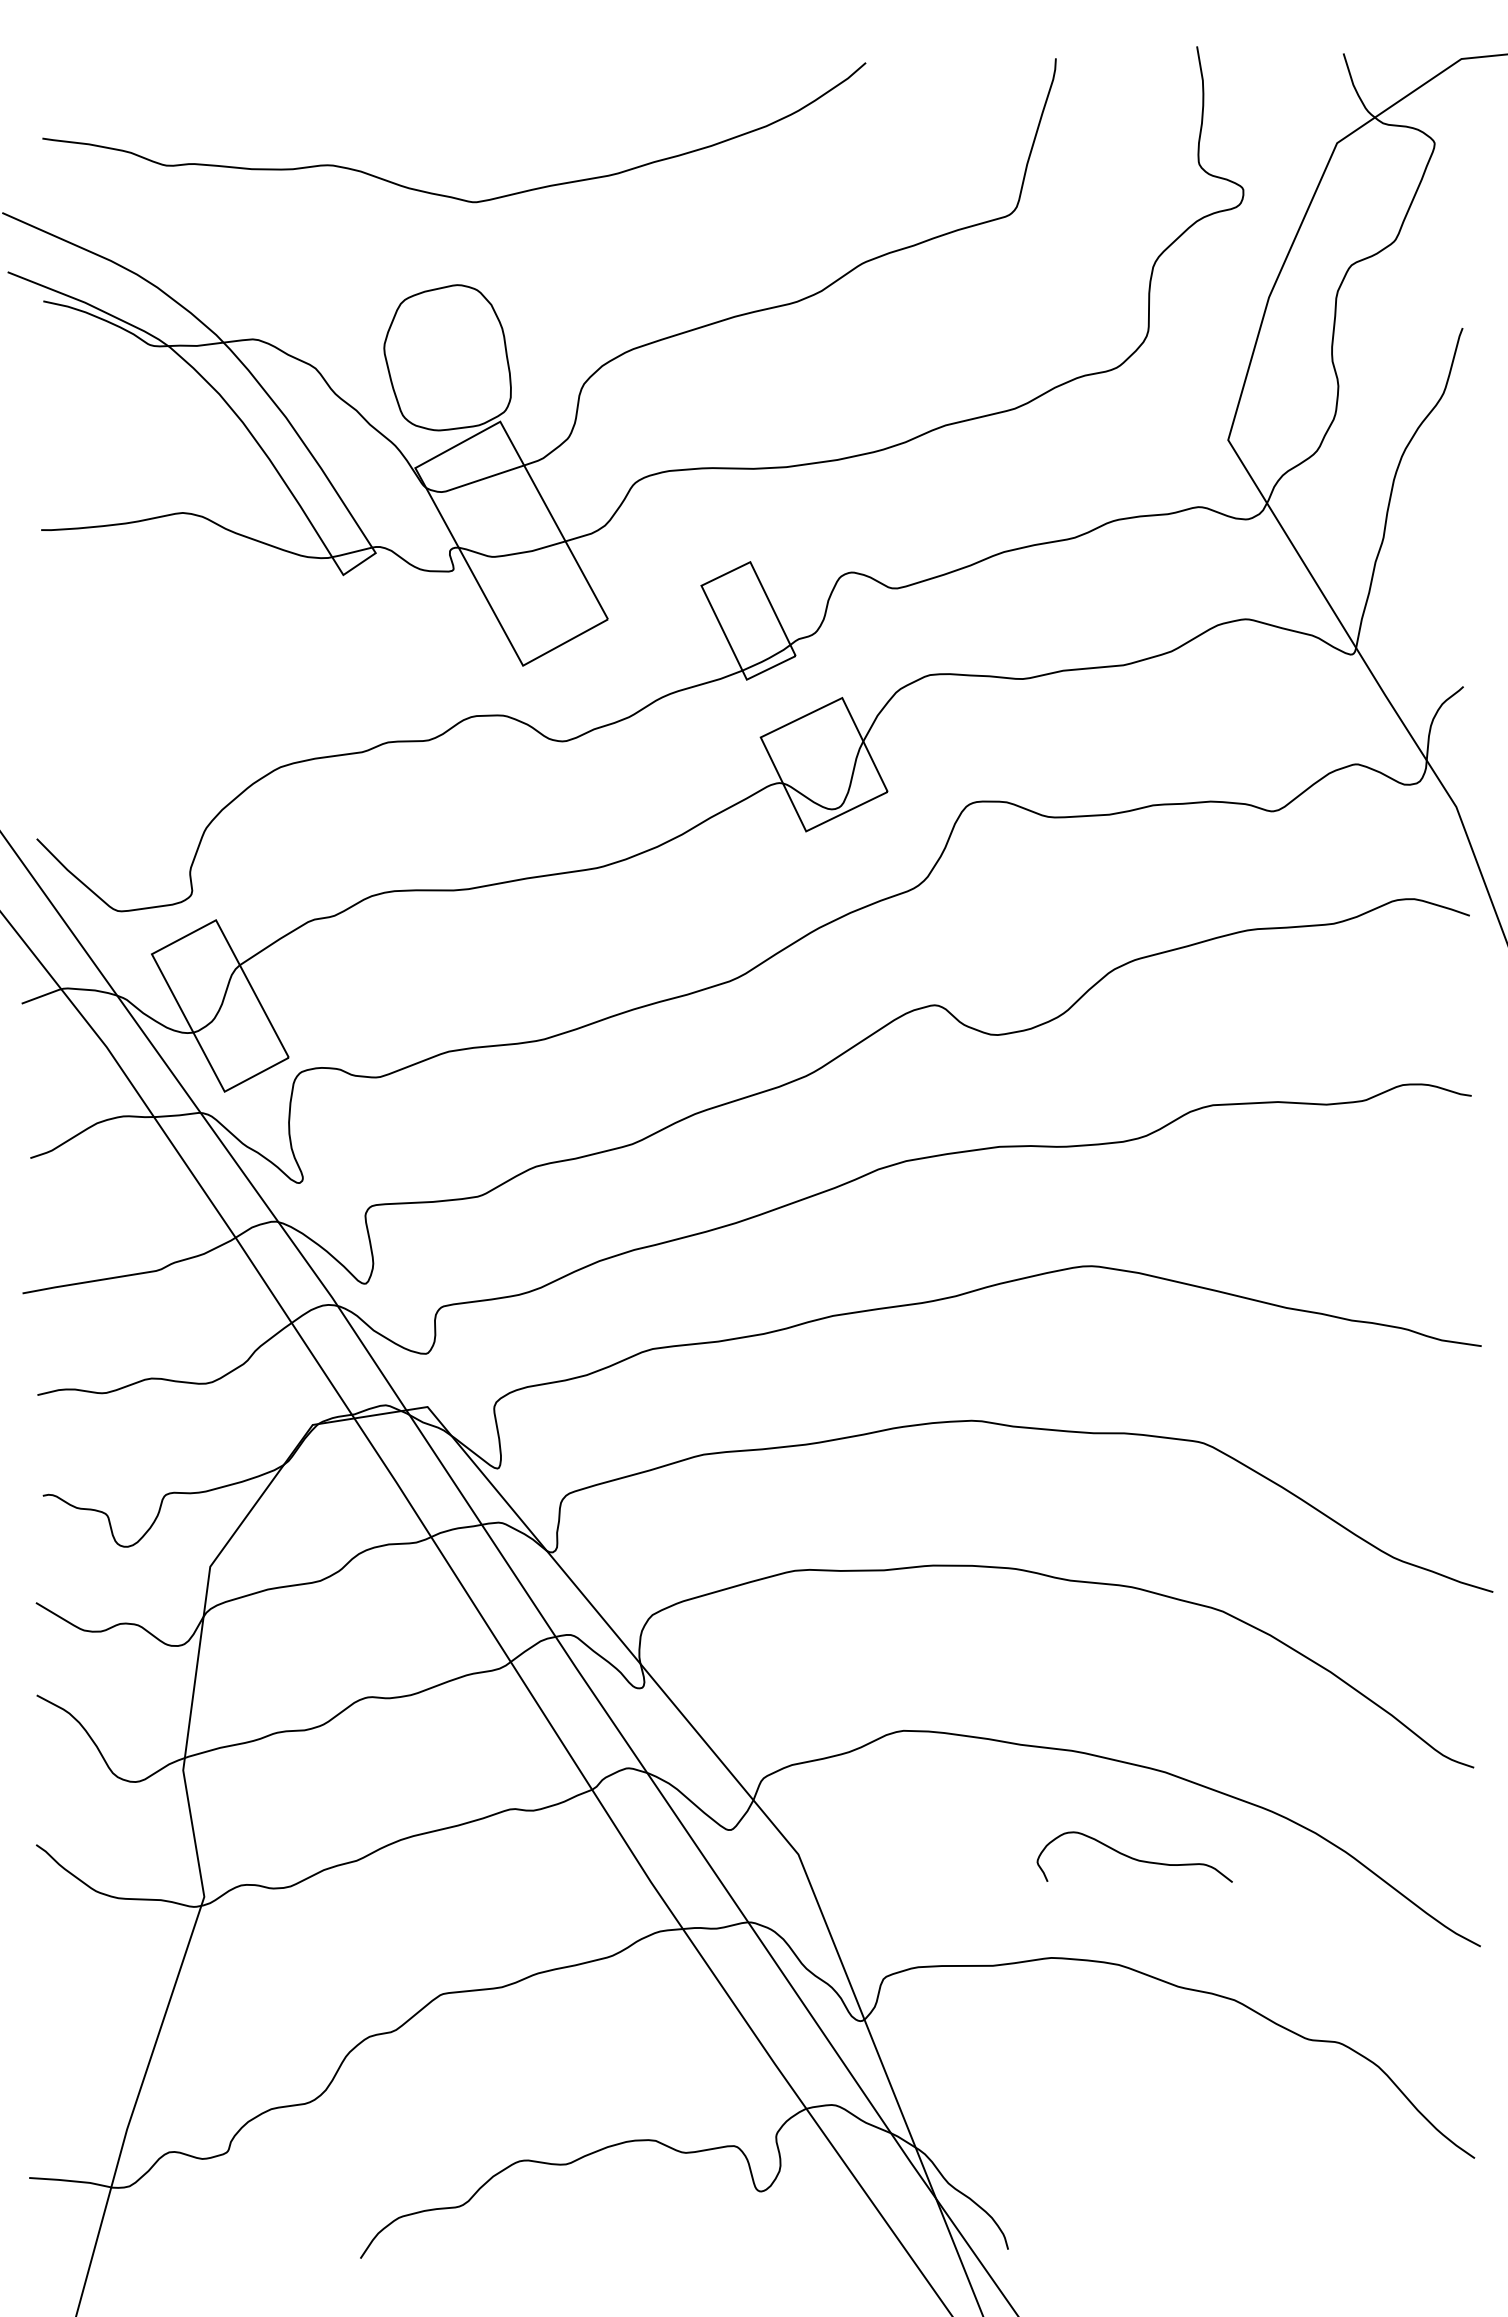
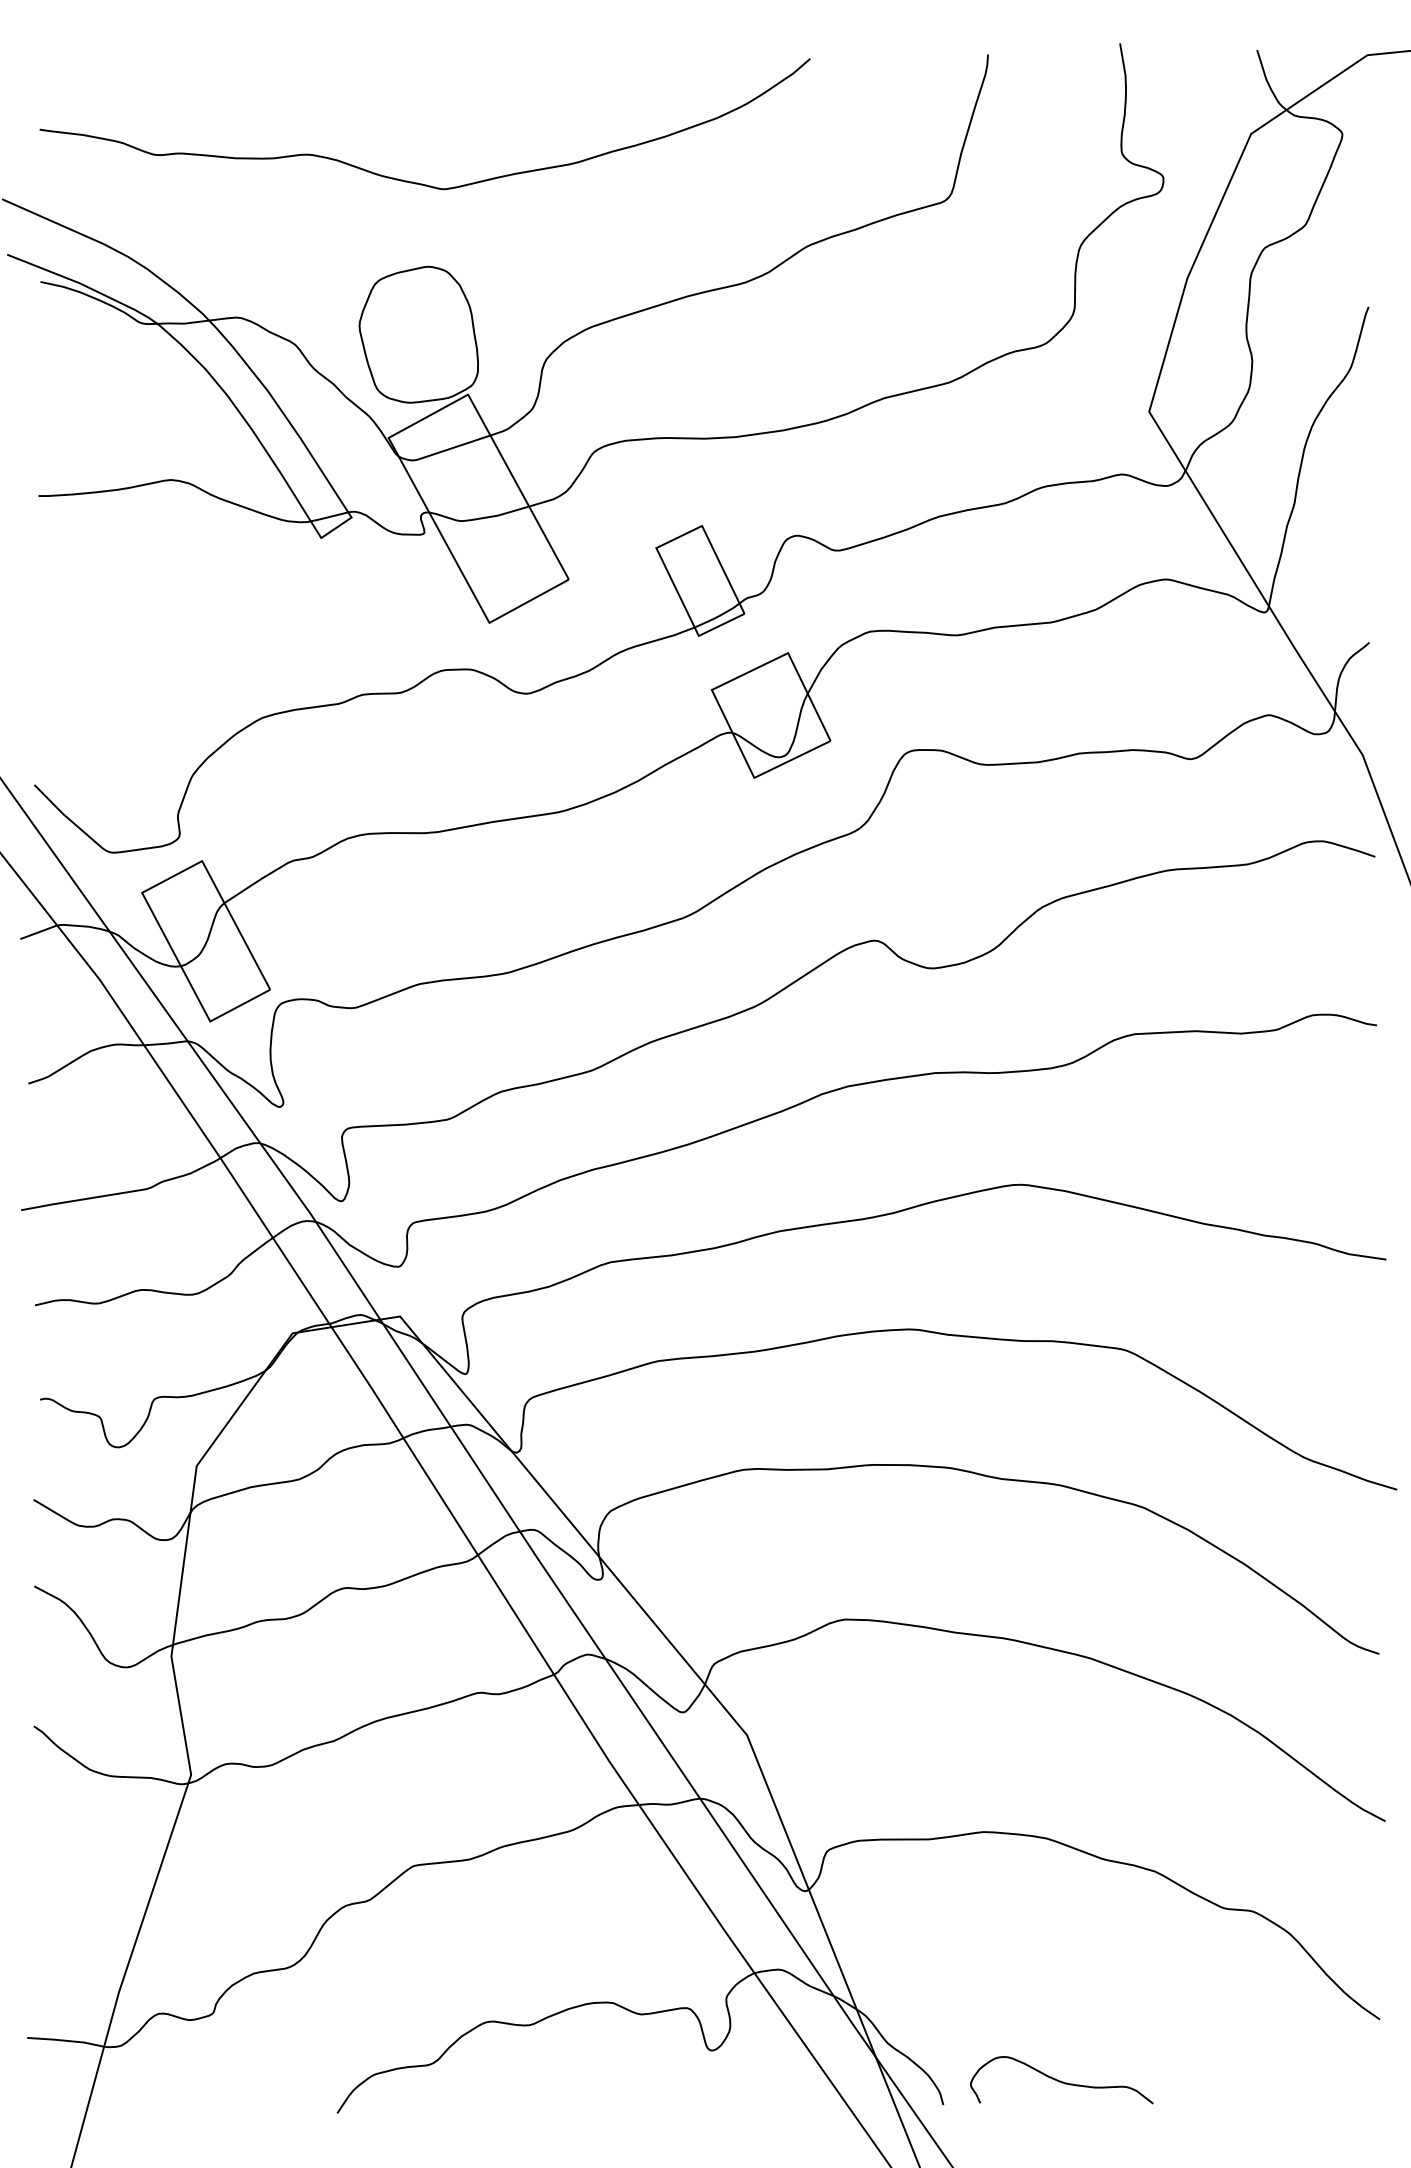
curve: (1133, 1857) -> (1060, 2080), moved

